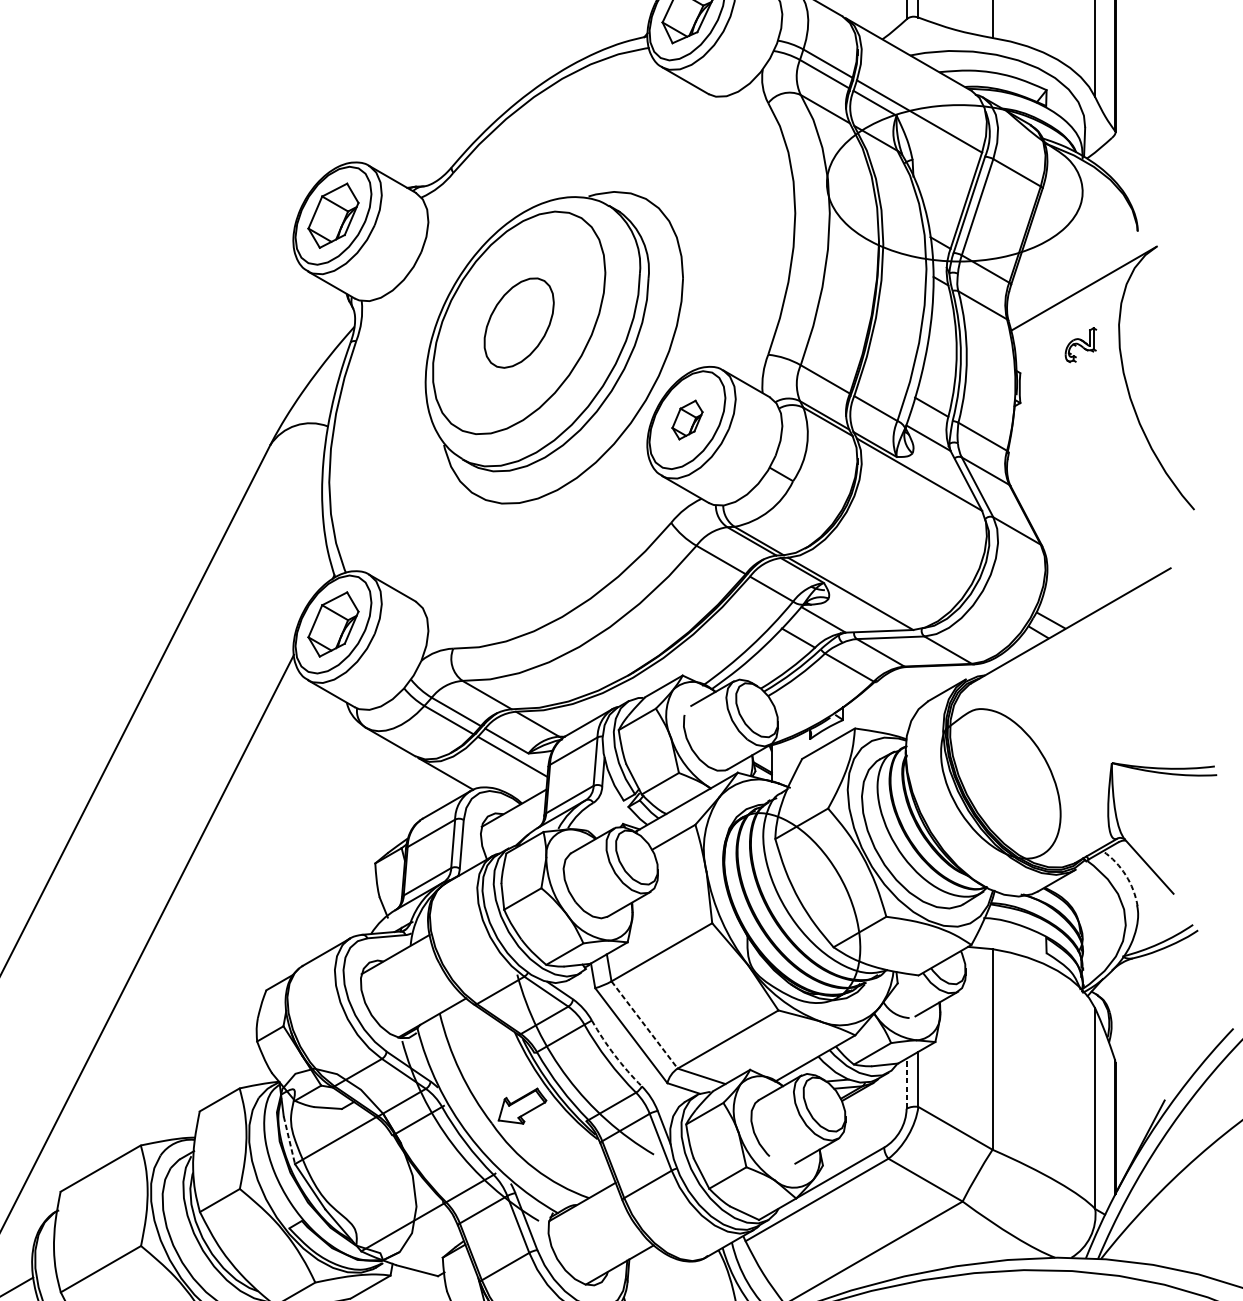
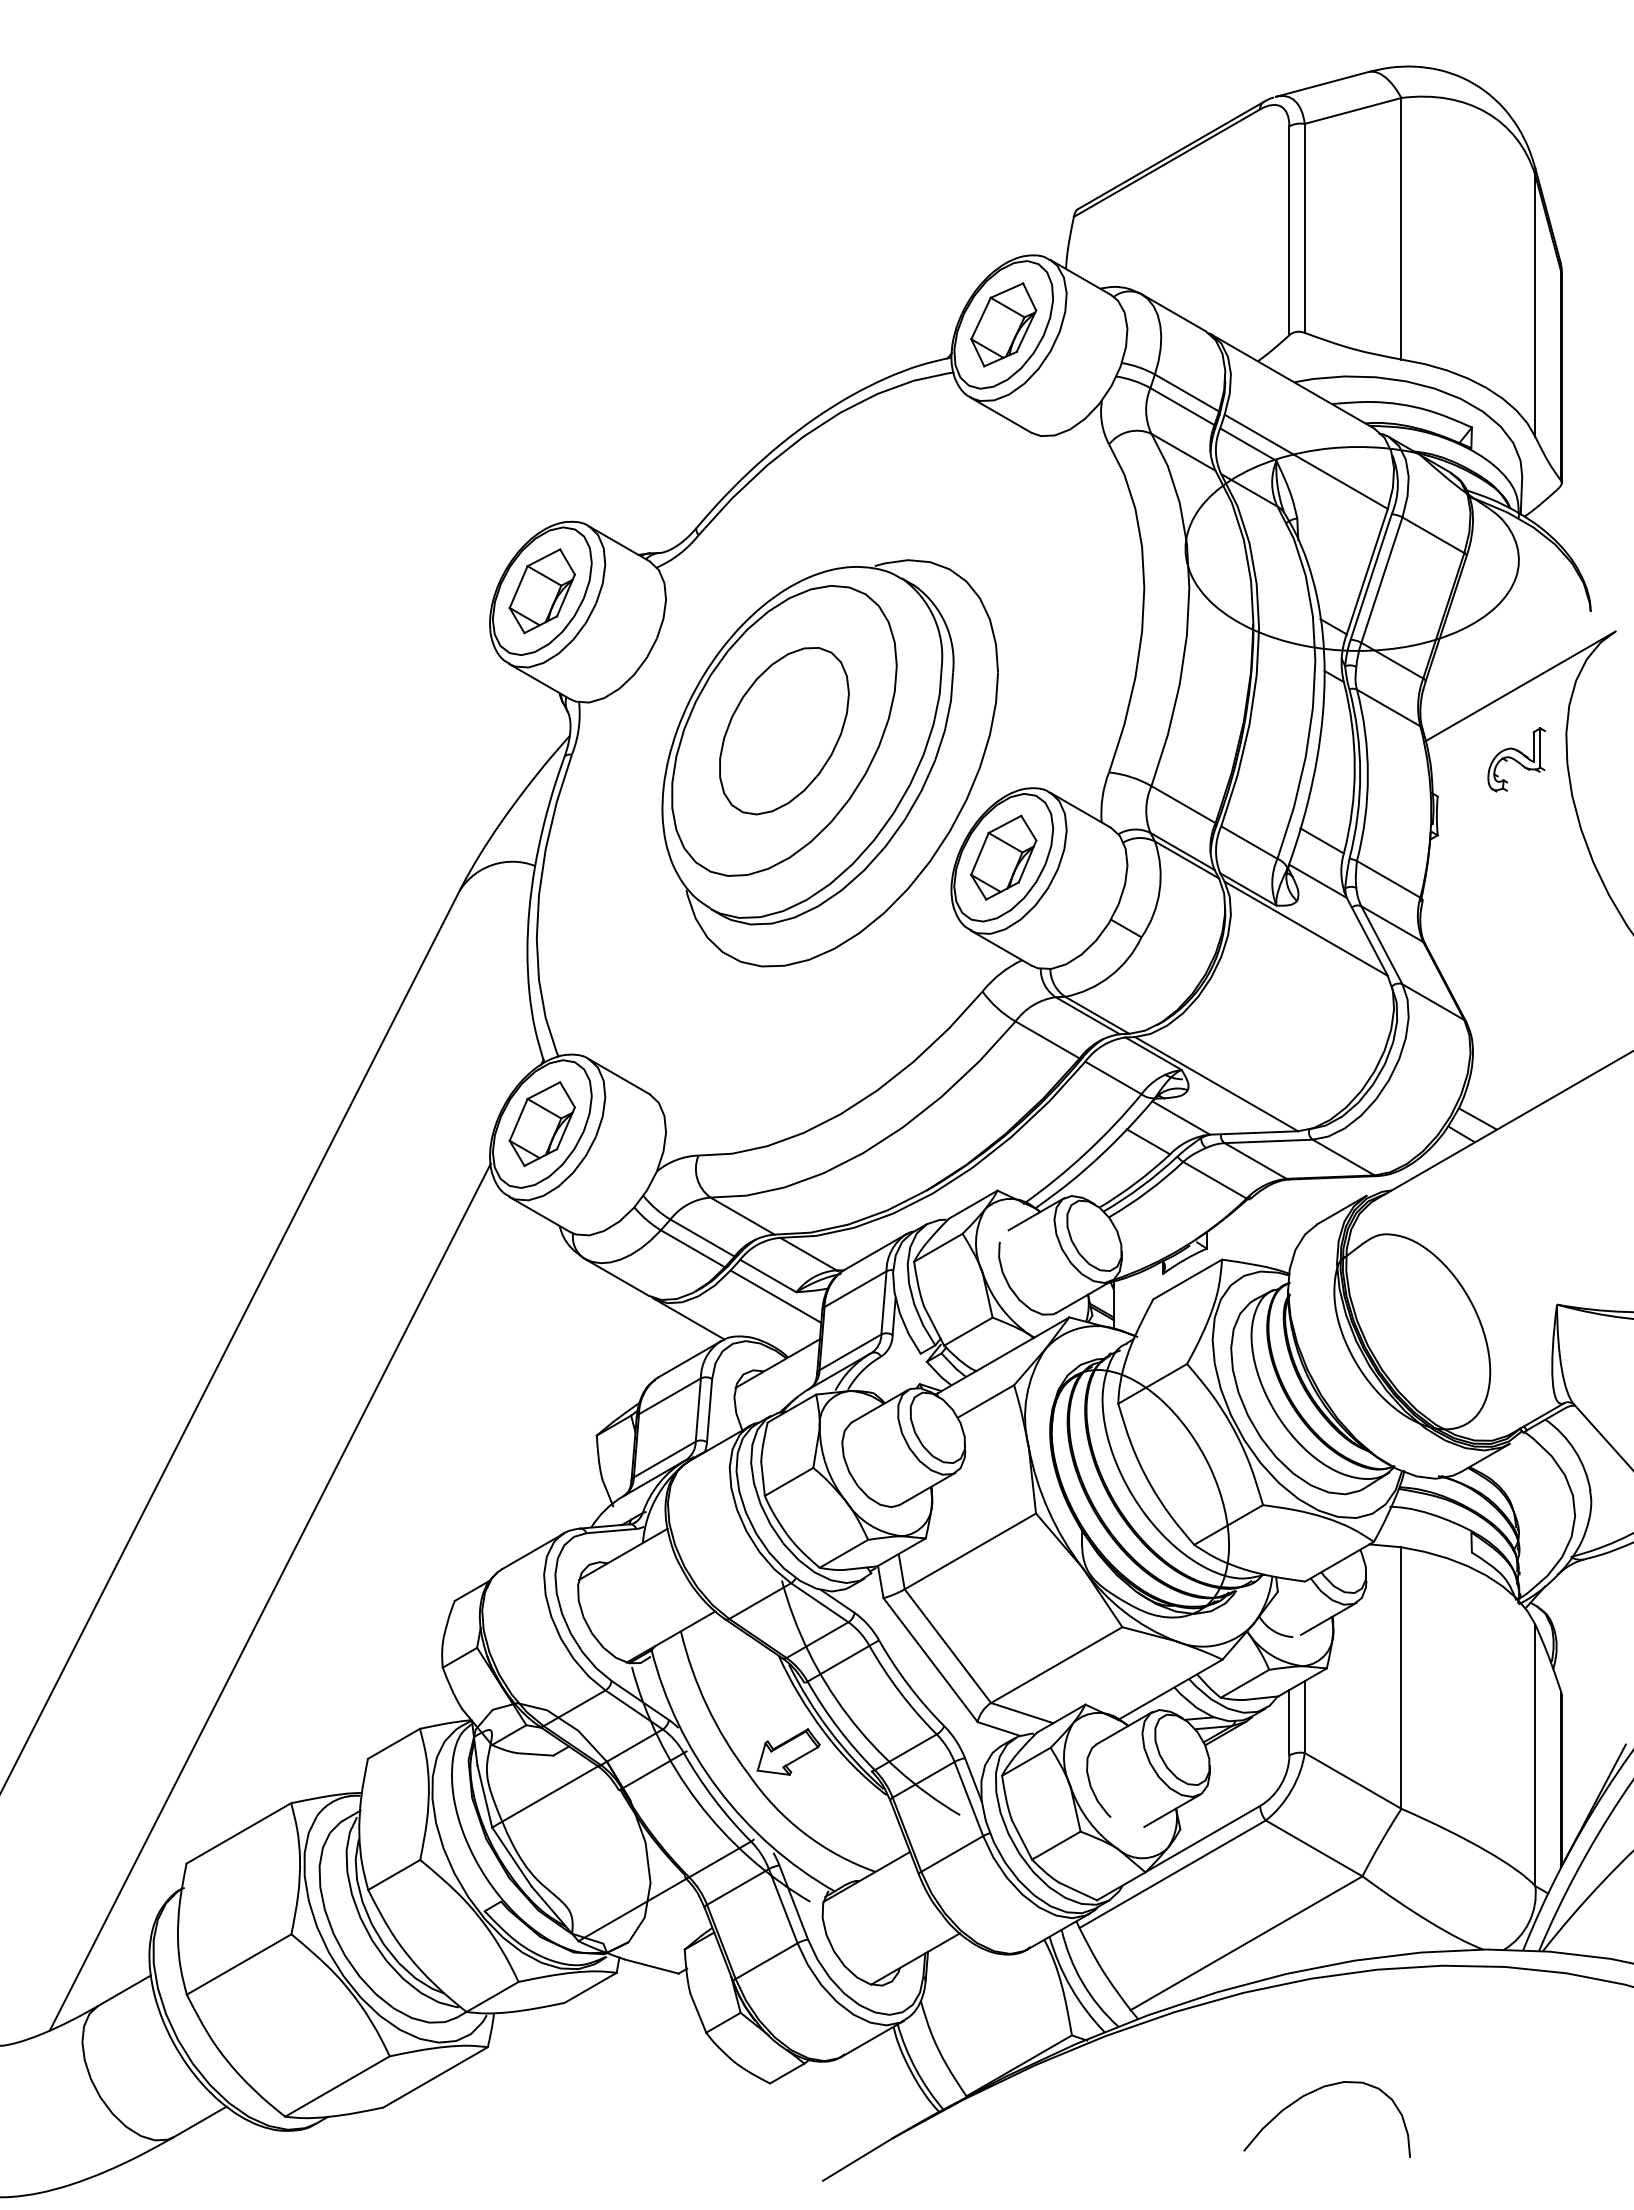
part: (519, 323) -> (784, 731), size x1.43
part: (1080, 344) -> (1516, 759), size x1.43
part: (687, 420) -> (1003, 857), size x1.67
arc: (1126, 874) -> (1575, 1450), dashed -> solid
line: (645, 1025) -> (948, 1646), dashed -> solid
arc: (614, 1055) -> (908, 1685), dashed -> solid
line: (906, 1083) -> (1289, 1722), dashed -> solid
line: (289, 1140) -> (484, 1796), dashed -> solid

